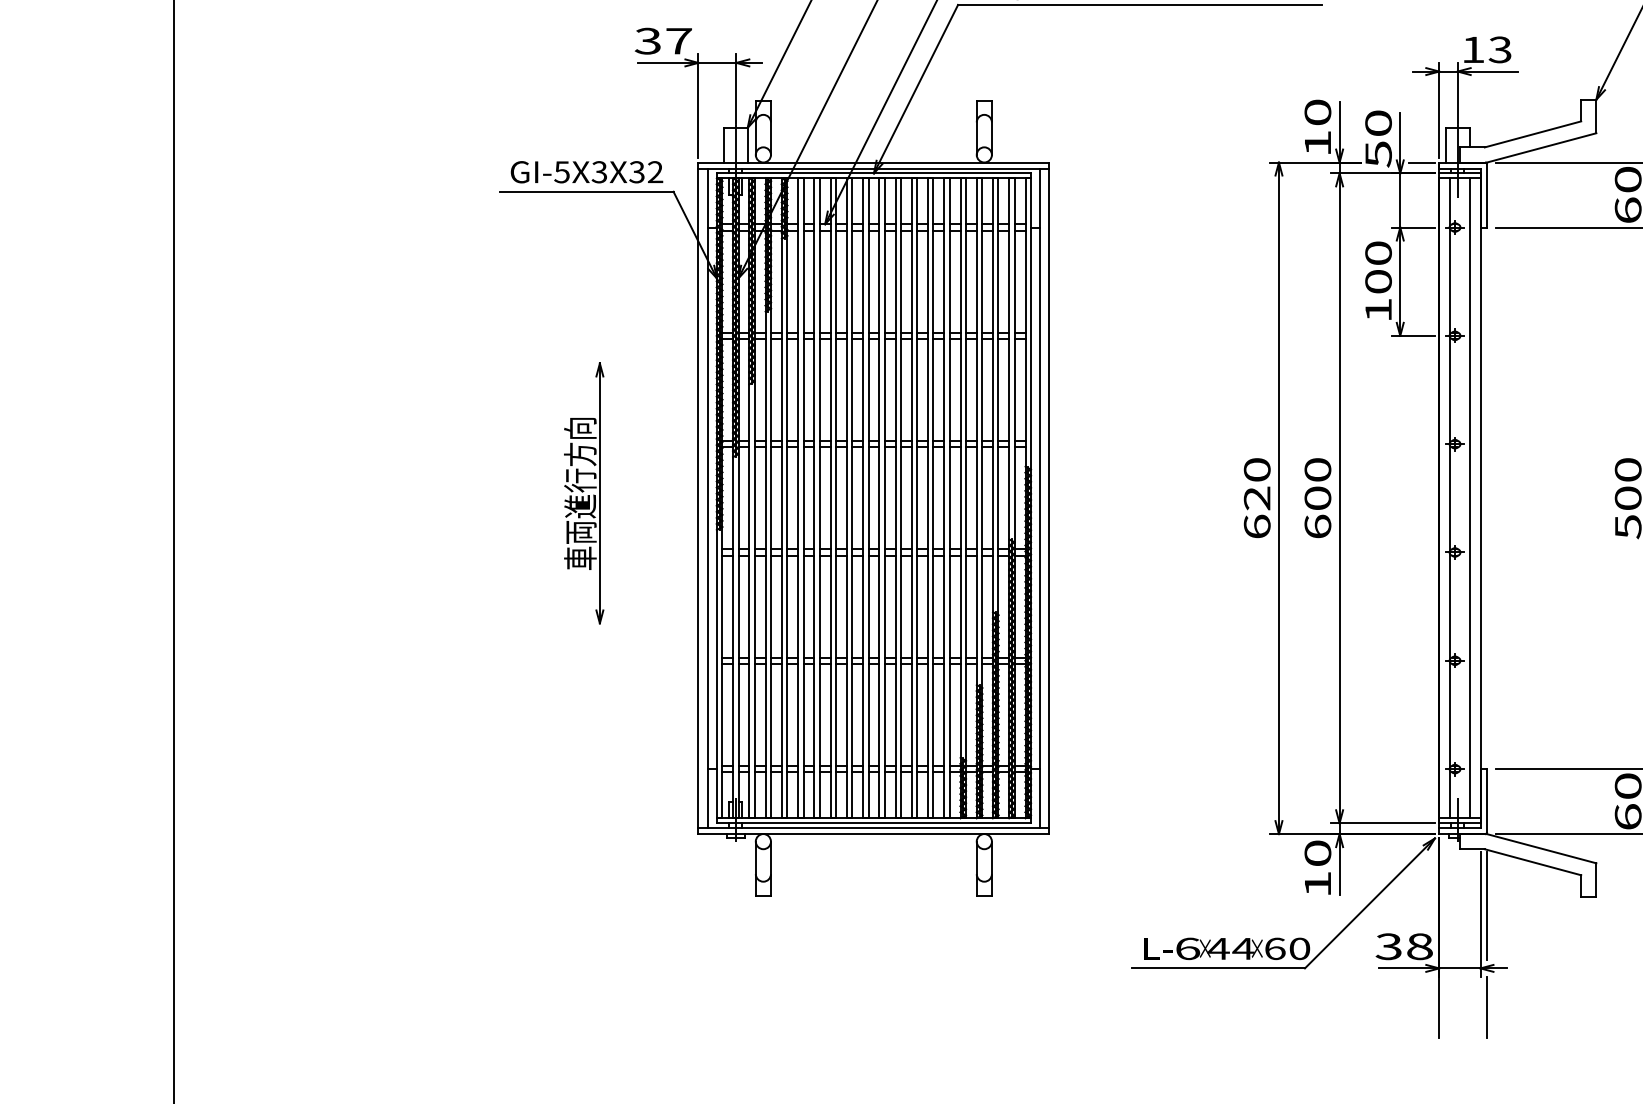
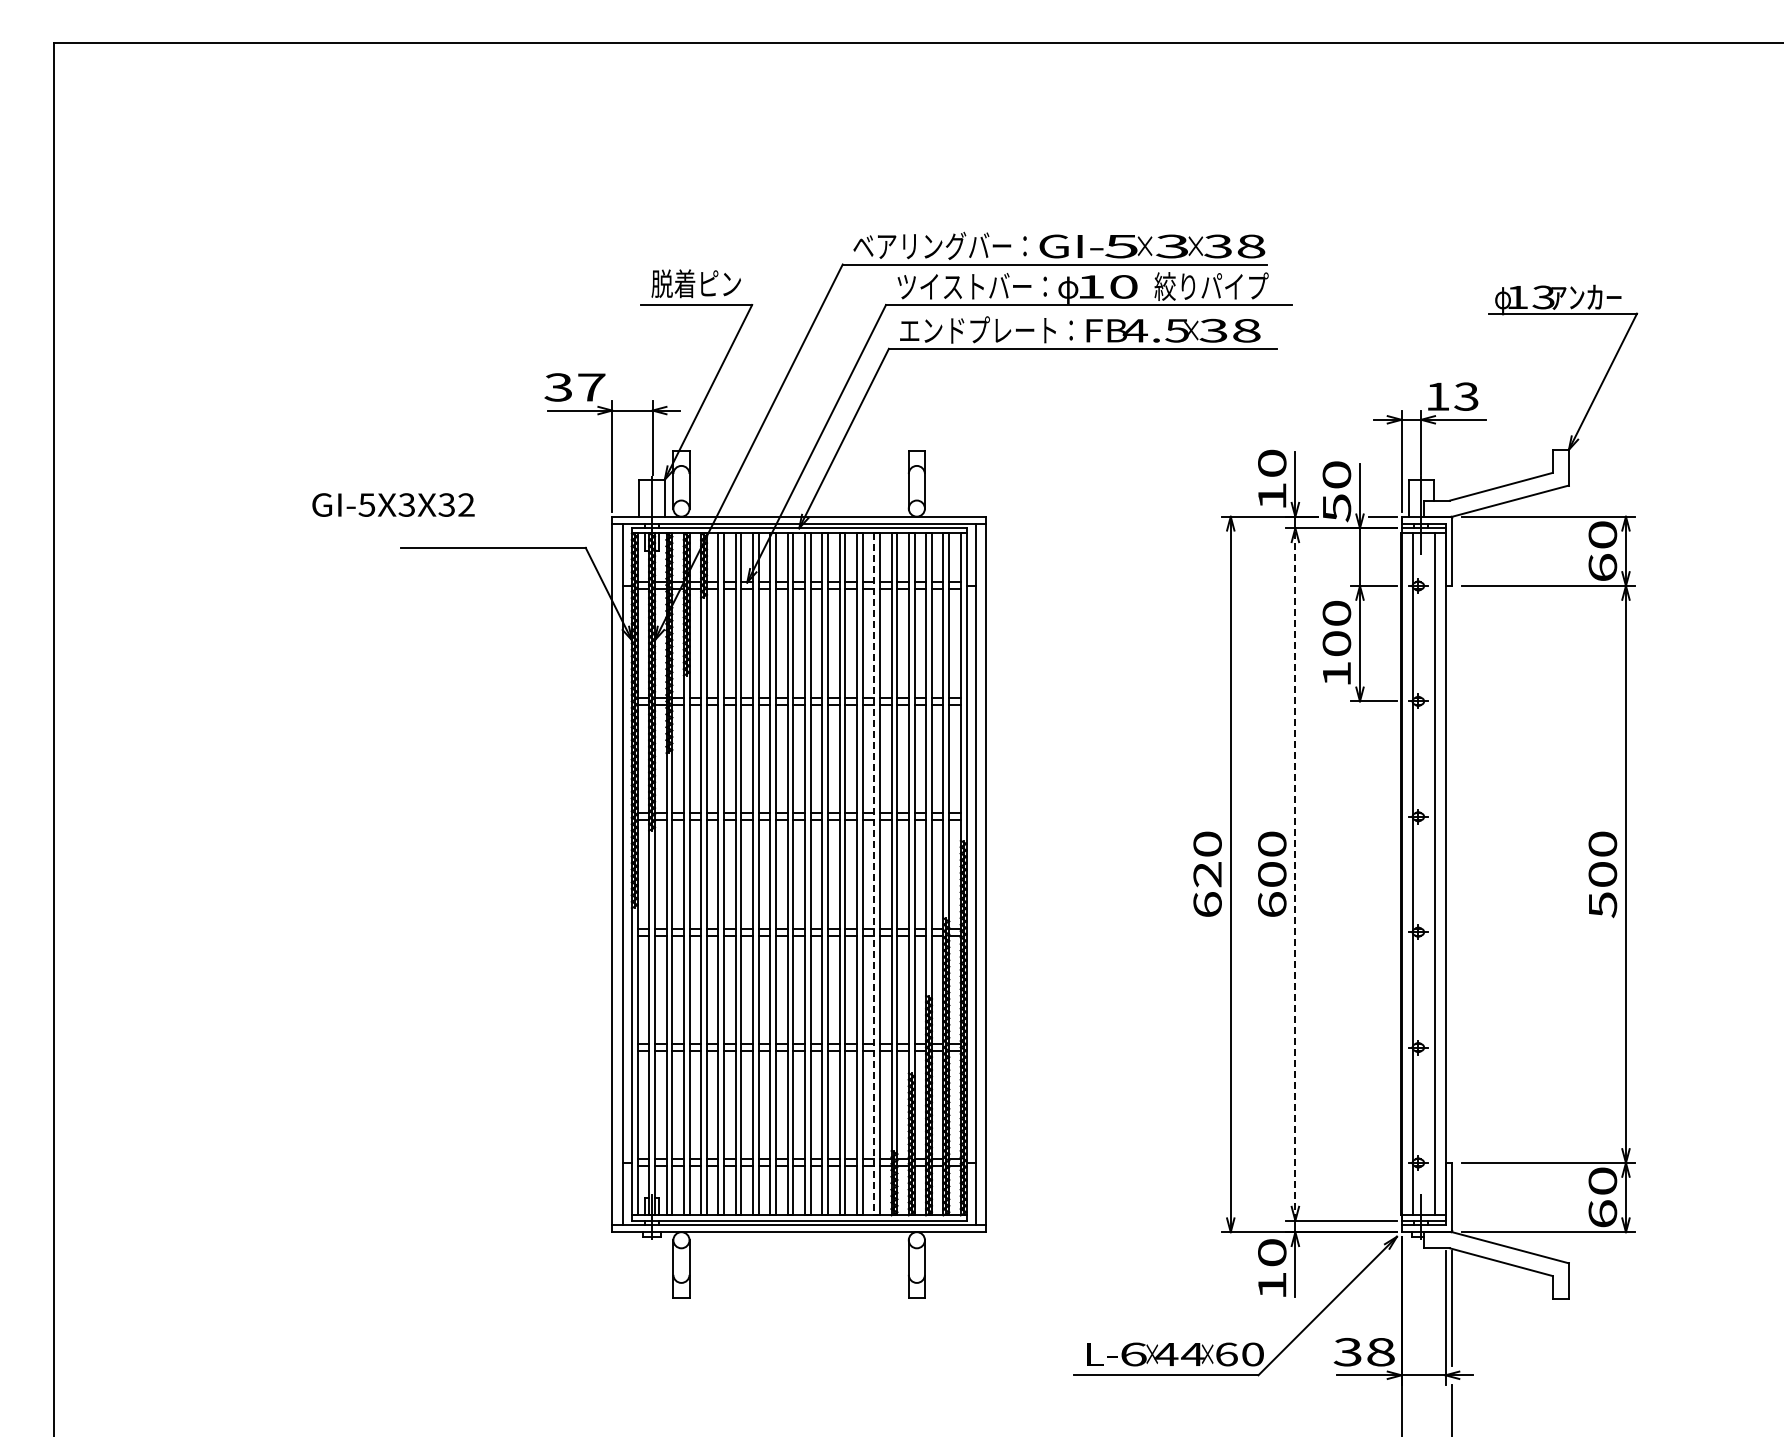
text: (586, 171) -> (393, 504), moved
part: (584, 492) -> (490, 868), removed
line: (1339, 497) -> (1295, 873), solid -> dashed
line: (944, 498) -> (874, 874), solid -> dashed

